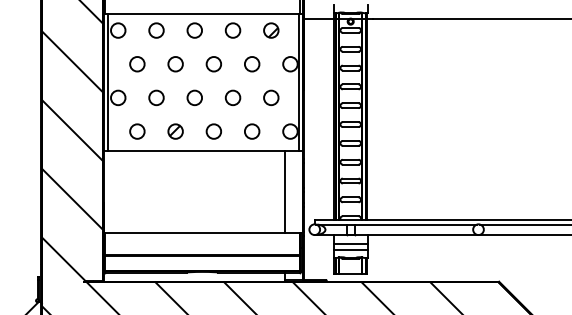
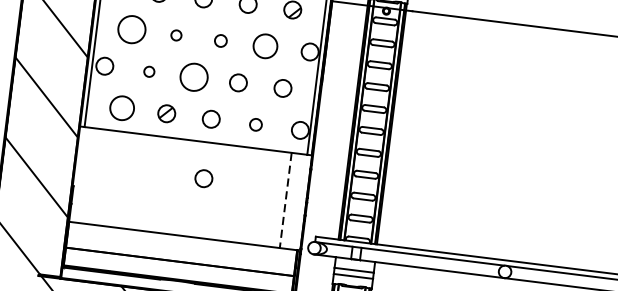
circle: (137, 64) -> (132, 30), size x1.6
circle: (175, 64) -> (176, 35), size x0.6
circle: (213, 64) -> (220, 41), size x0.7
circle: (252, 64) -> (265, 46), size x1.4
circle: (156, 97) -> (149, 71), size x0.6
circle: (194, 97) -> (193, 76), size x1.6
circle: (137, 131) -> (122, 108), size x1.4
circle: (252, 131) -> (256, 124), size x0.7
circle: (213, 182) -> (203, 178), added
line: (285, 192) -> (285, 200), solid -> dashed

